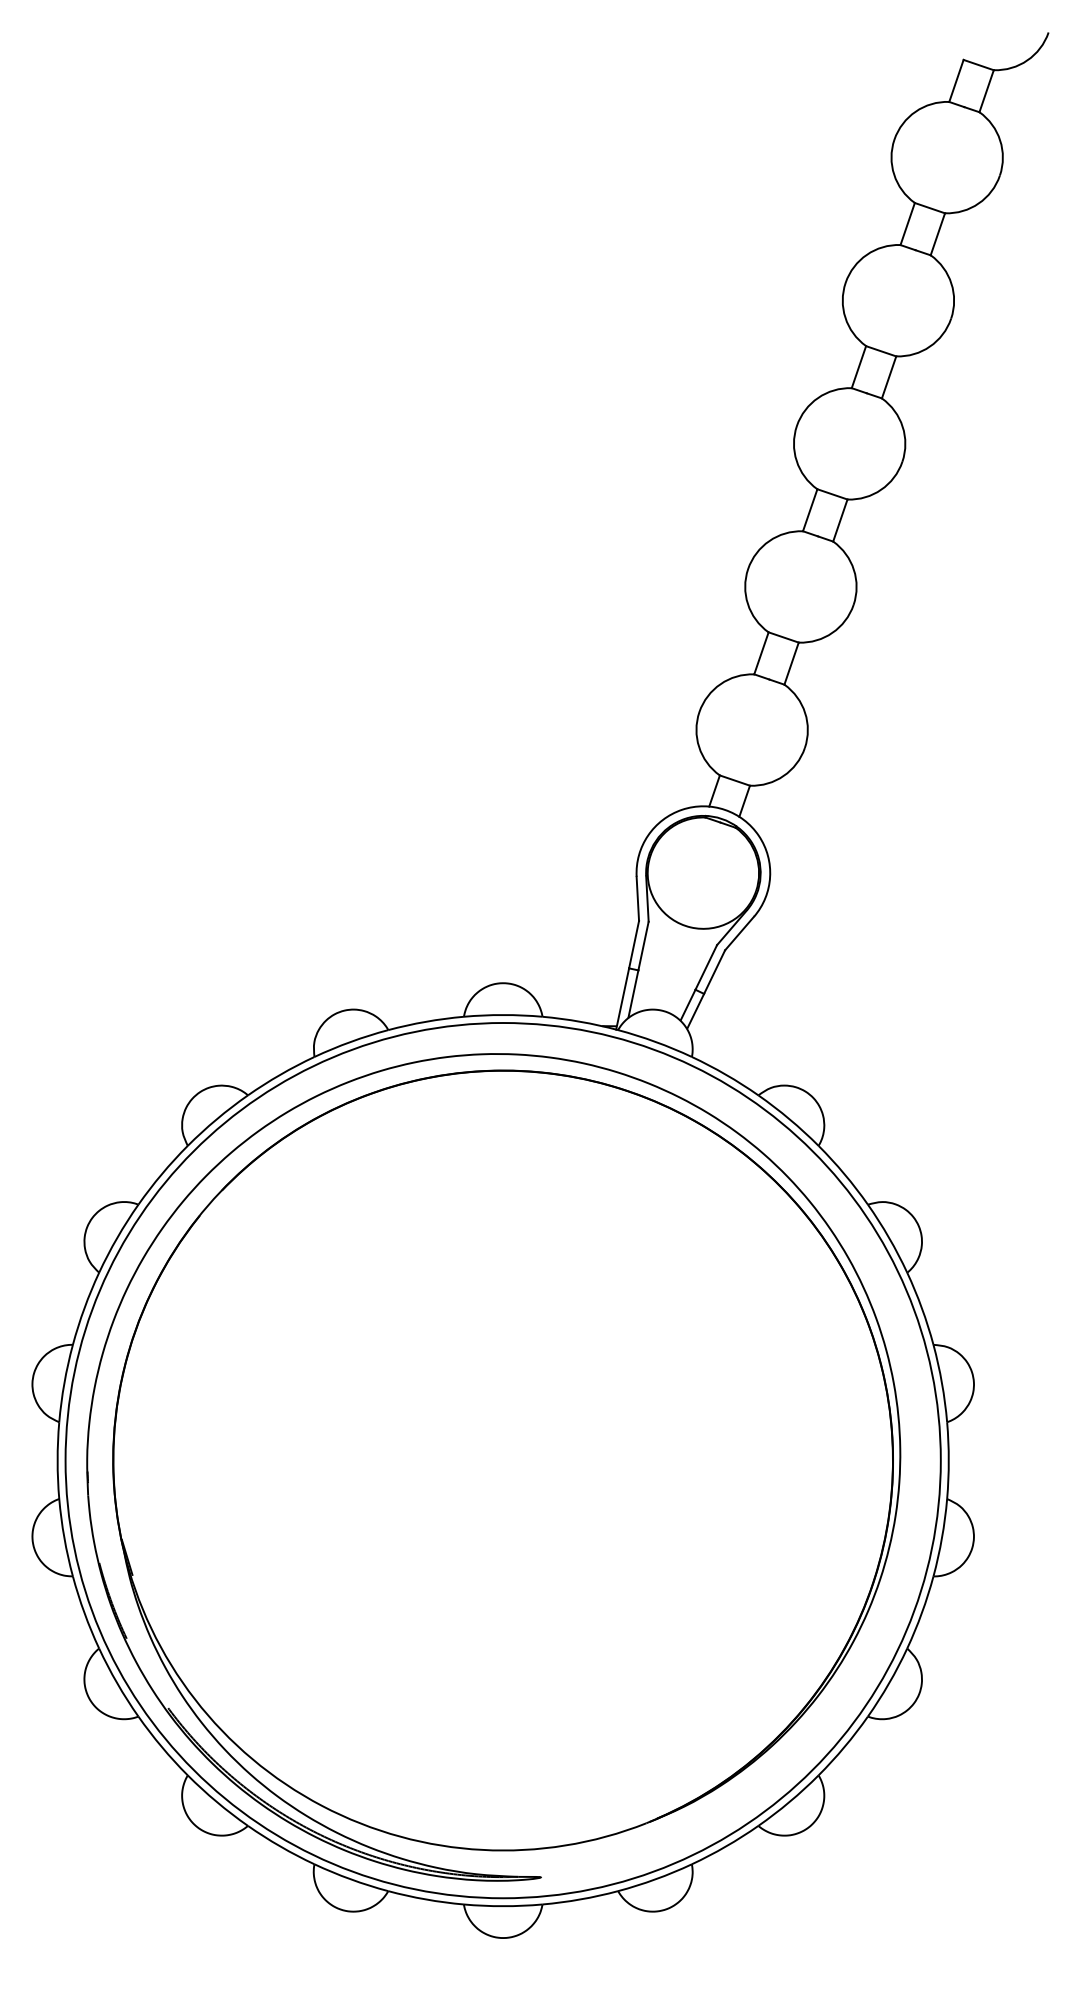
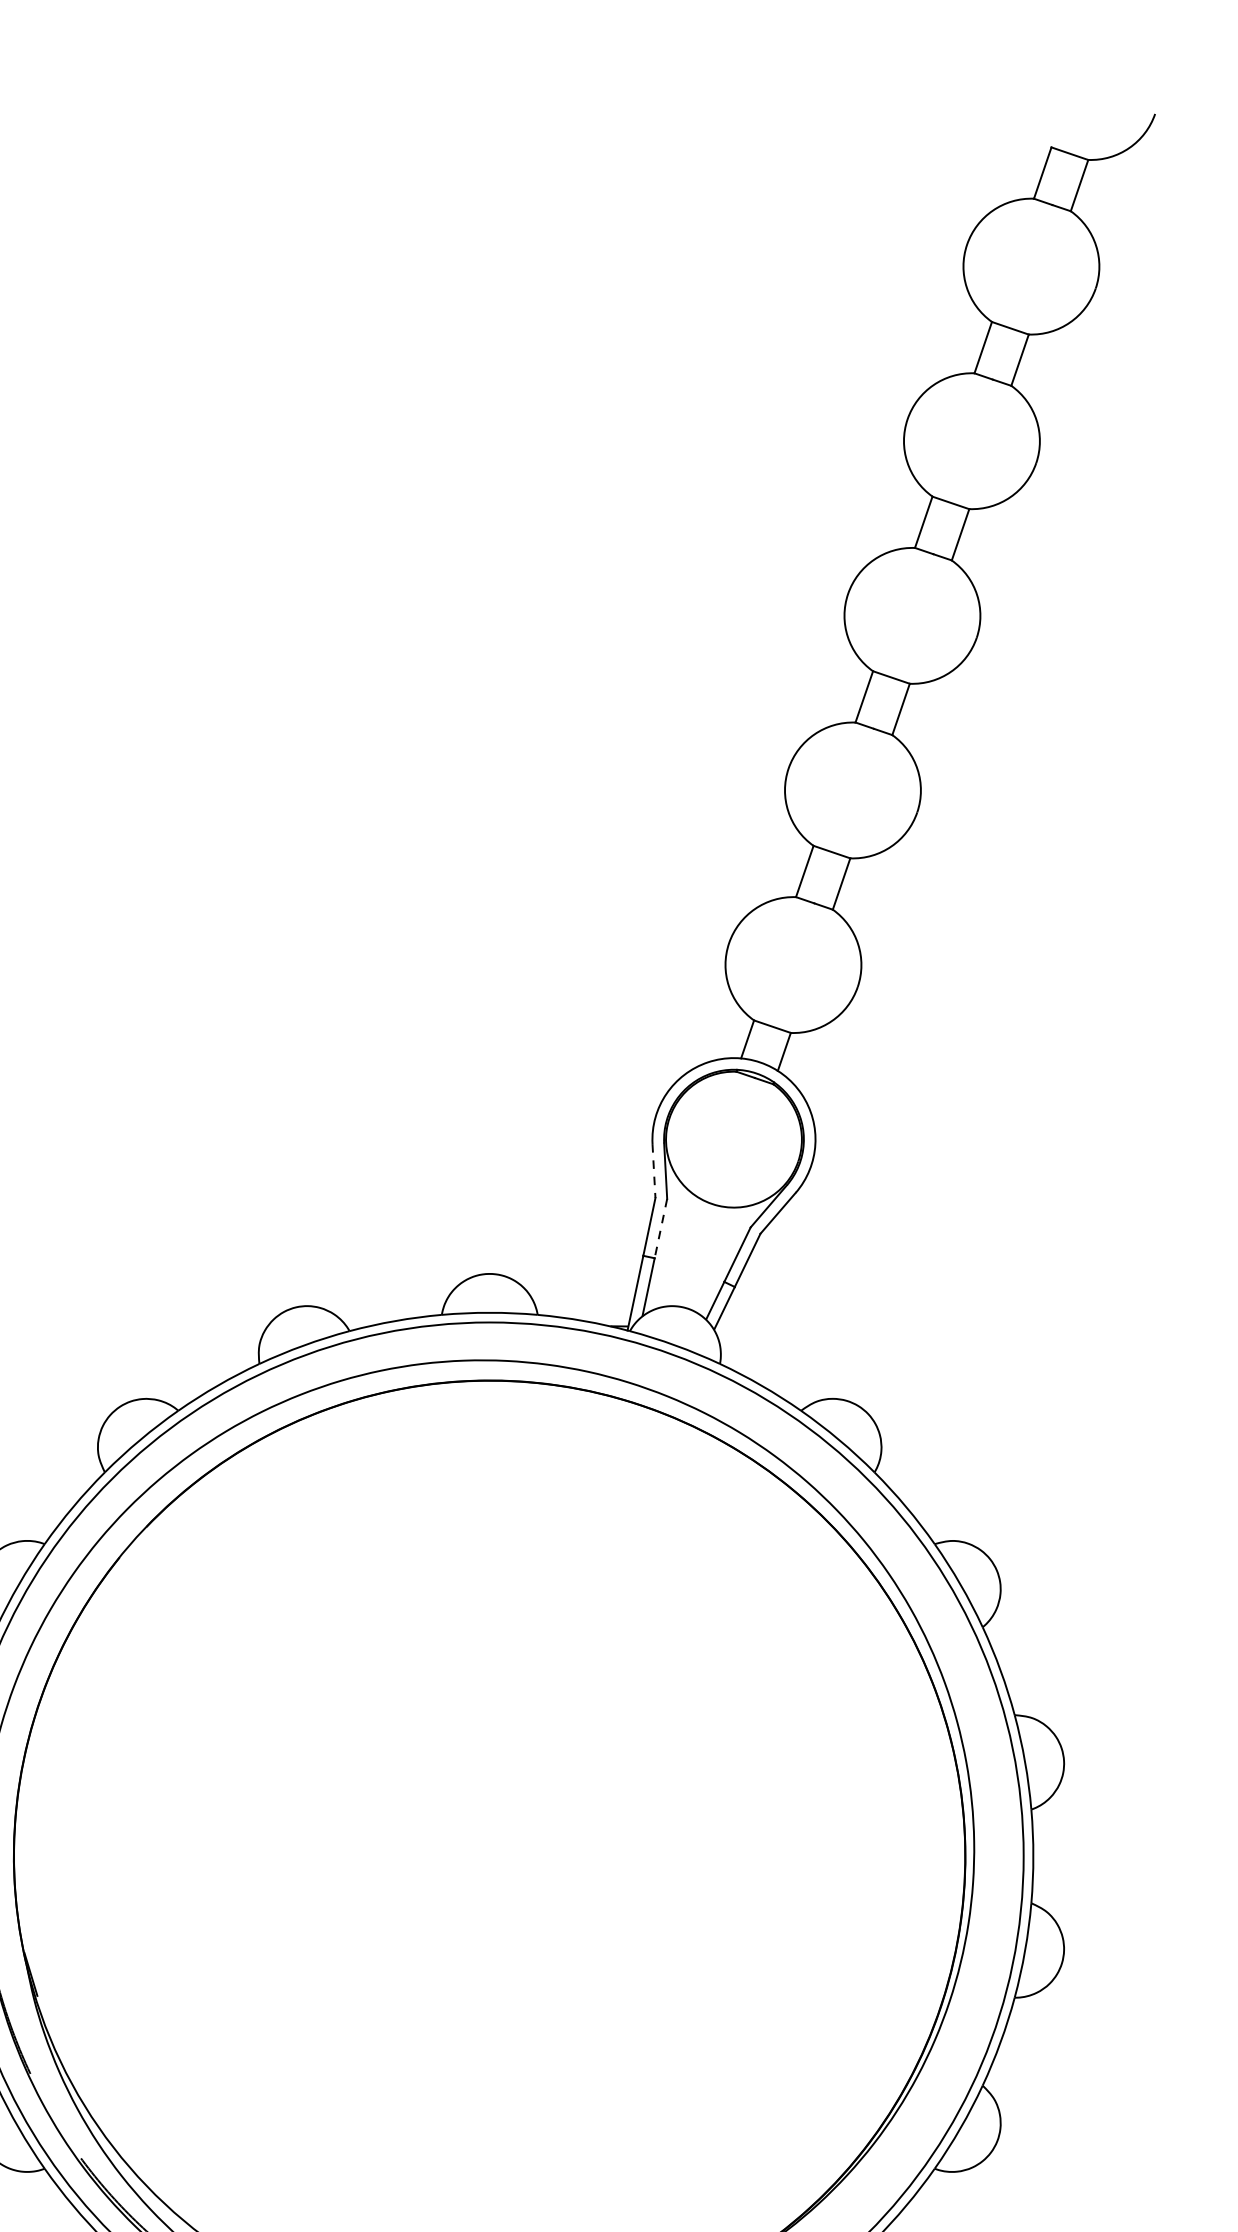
line: (637, 899) -> (653, 1171), solid -> dashed
line: (643, 946) -> (660, 1229), solid -> dashed

